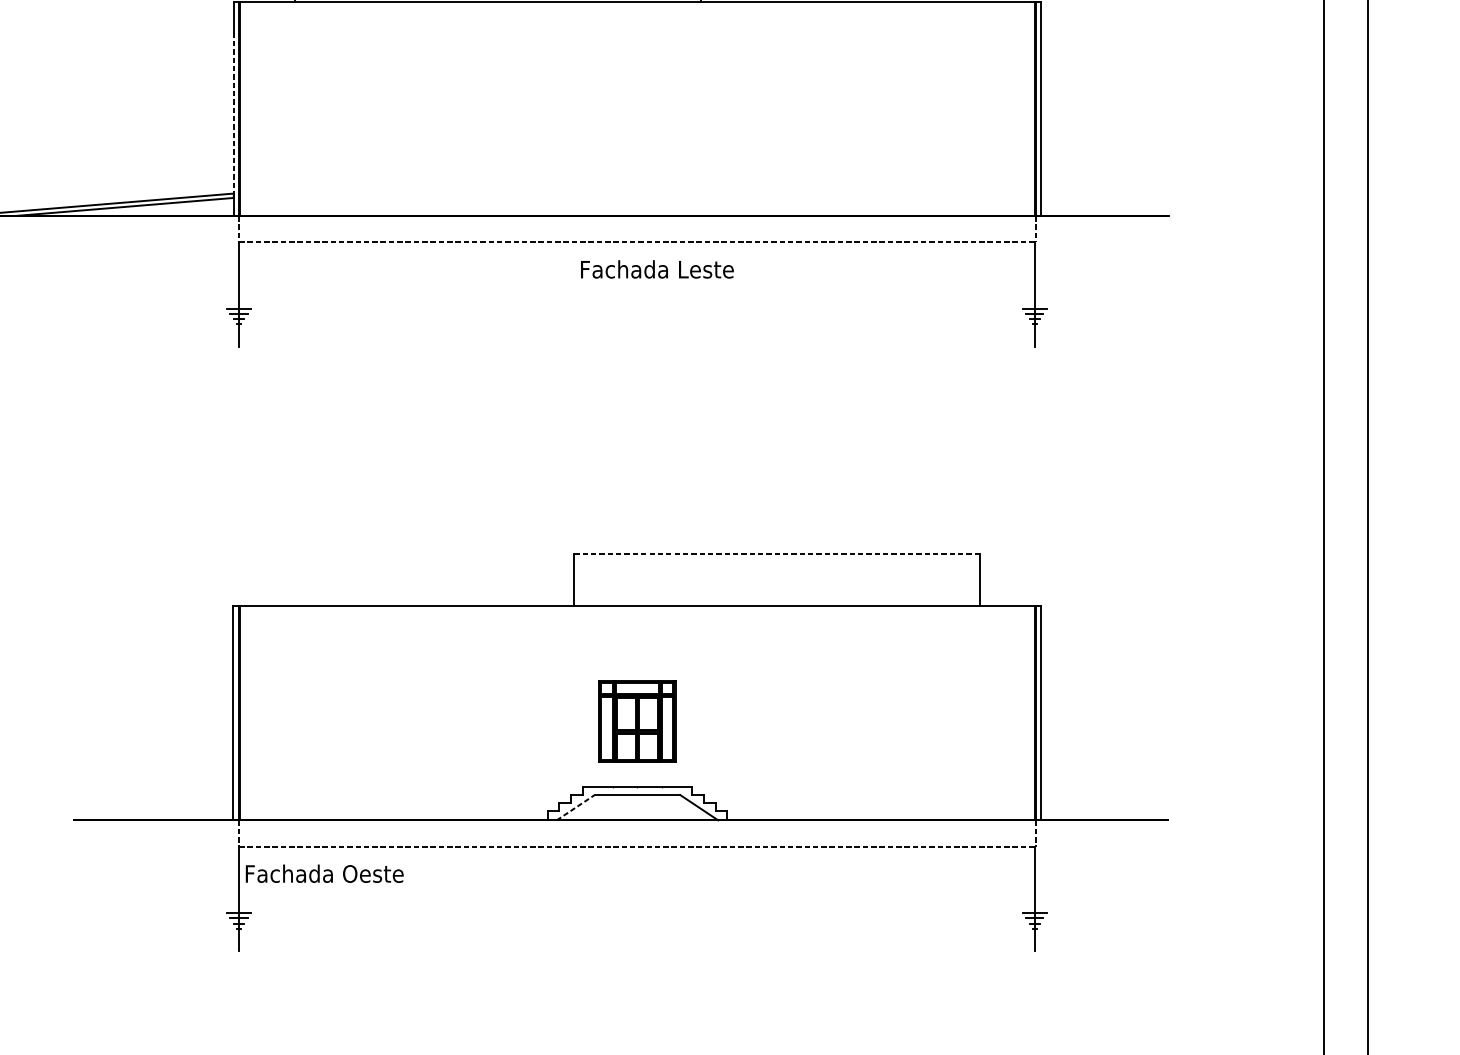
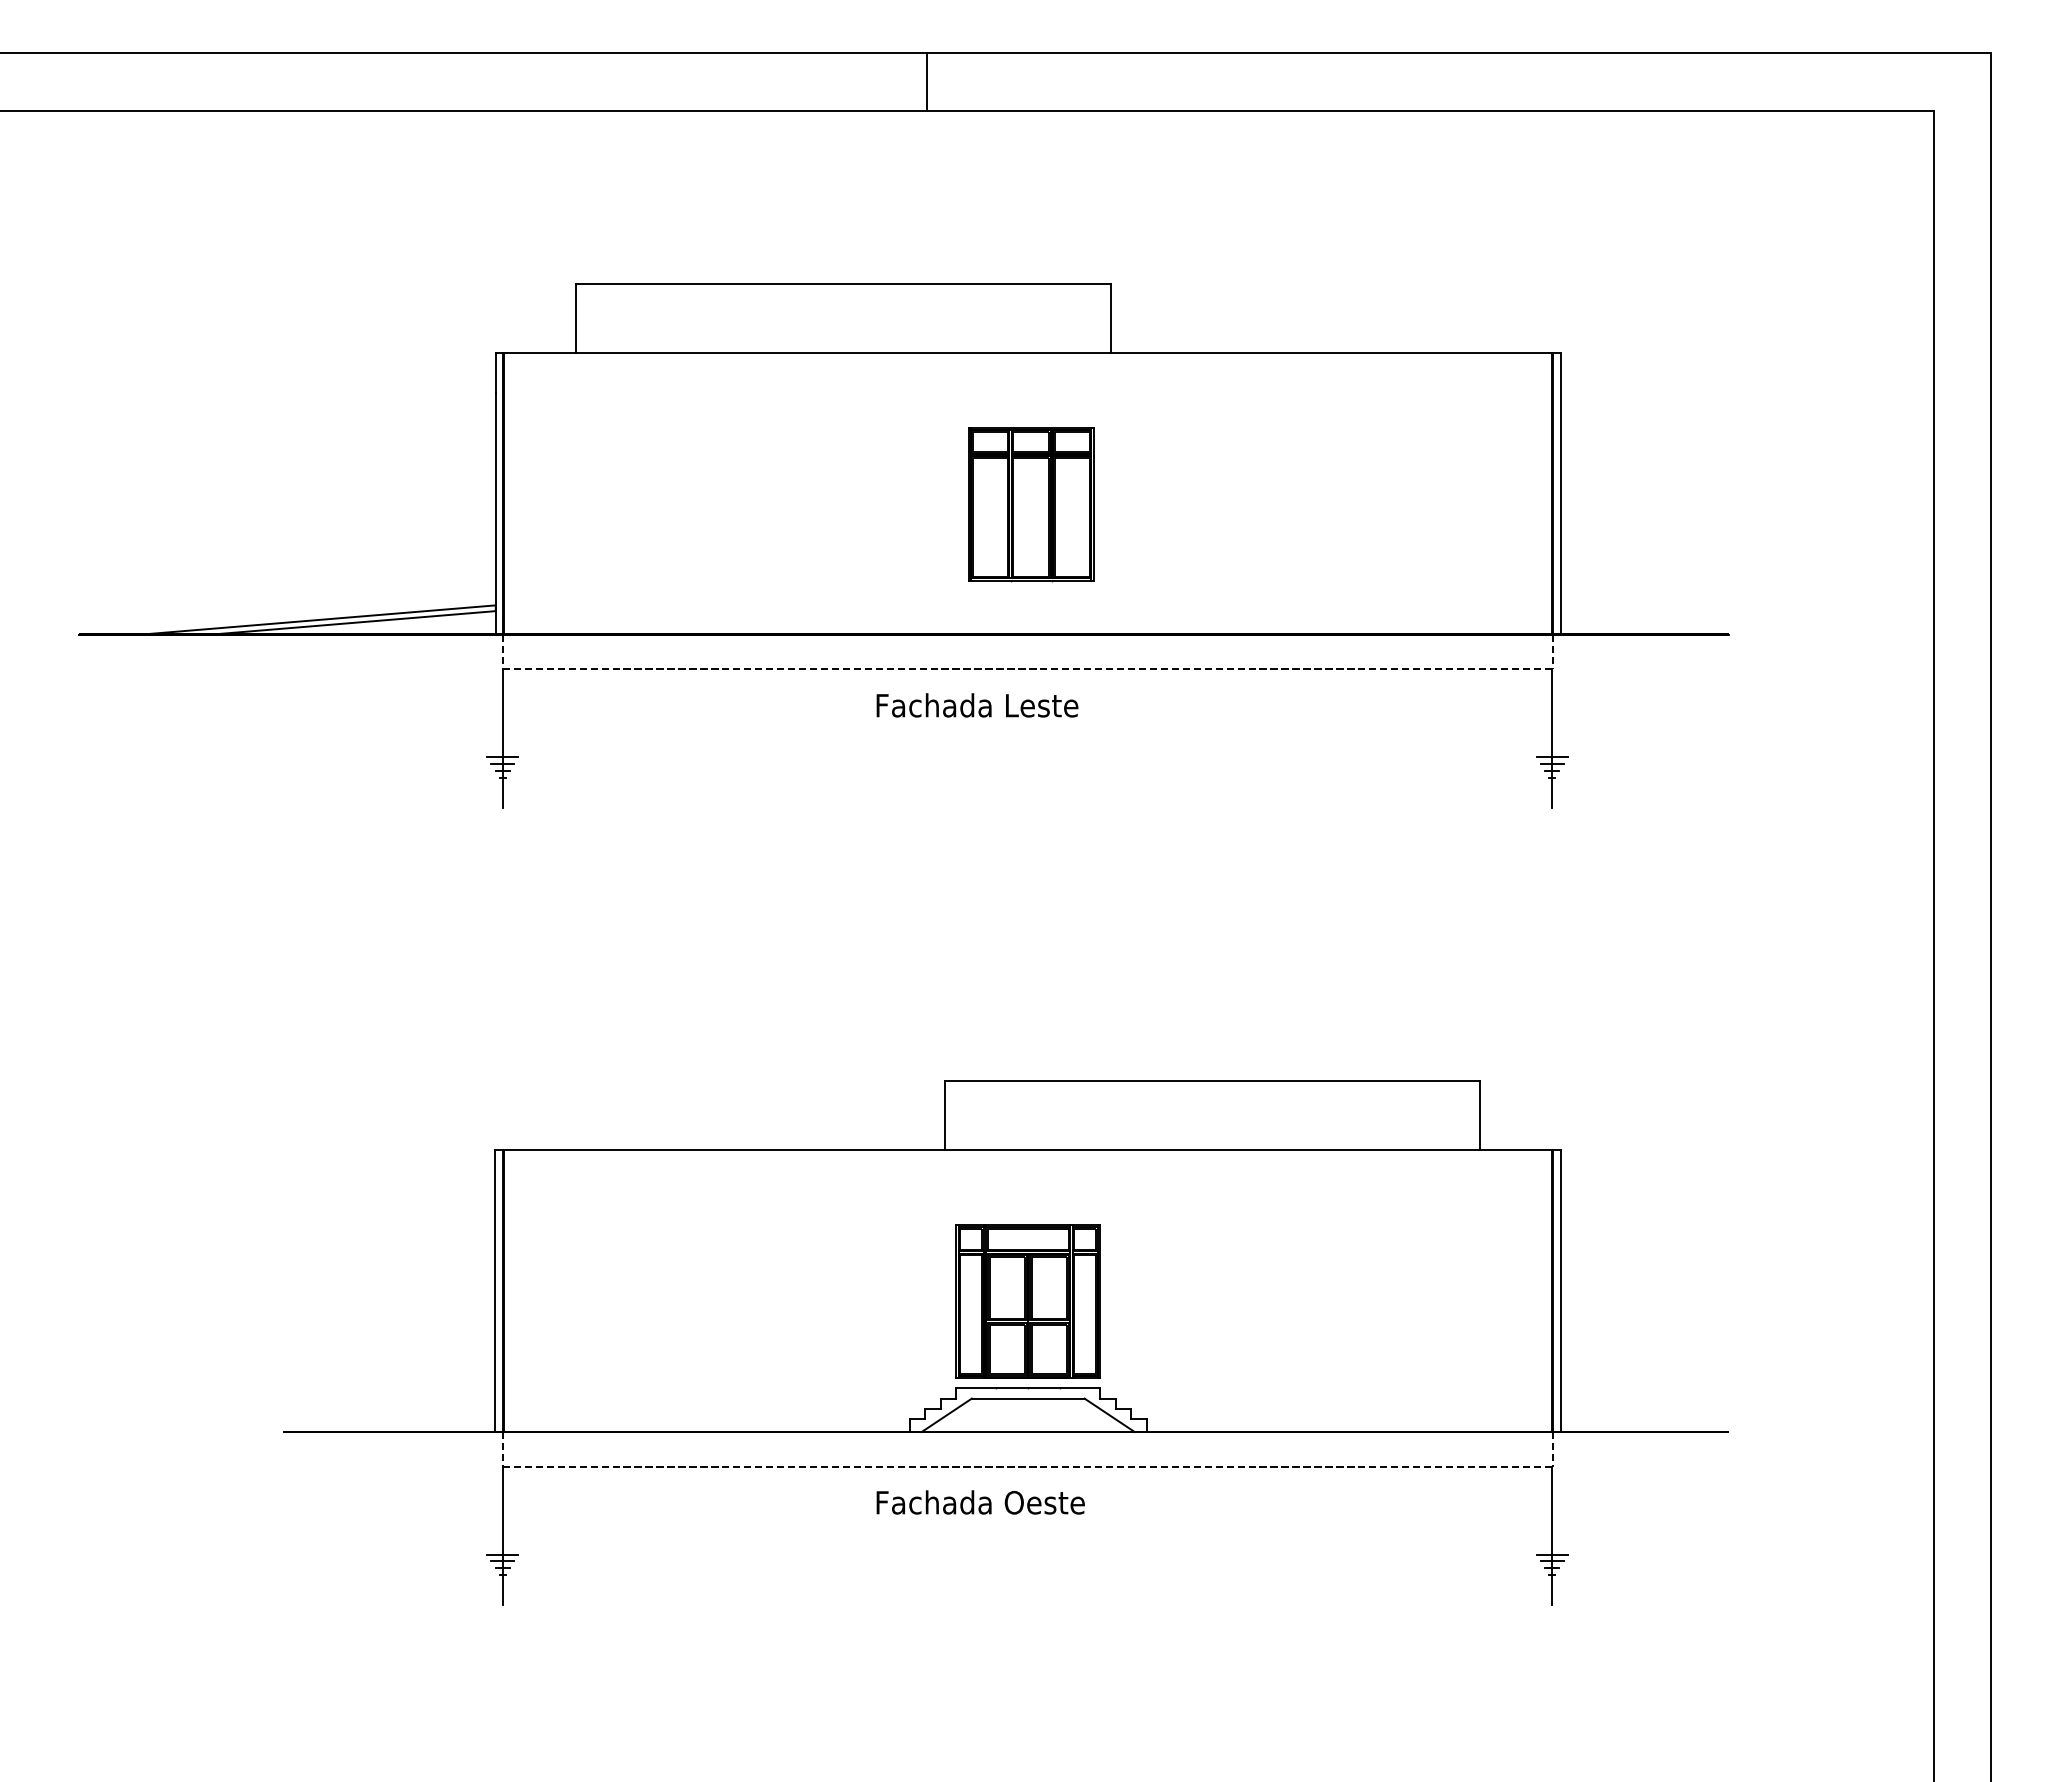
line: (233, 112) -> (495, 498), dashed -> solid
part: (639, 117) -> (1031, 504), added
text: (657, 269) -> (977, 705), moved
line: (777, 553) -> (1212, 1080), dashed -> solid
part: (636, 721) -> (1027, 1301), size x1.43
line: (576, 807) -> (947, 1415), dashed -> solid
text: (324, 873) -> (980, 1502), moved

